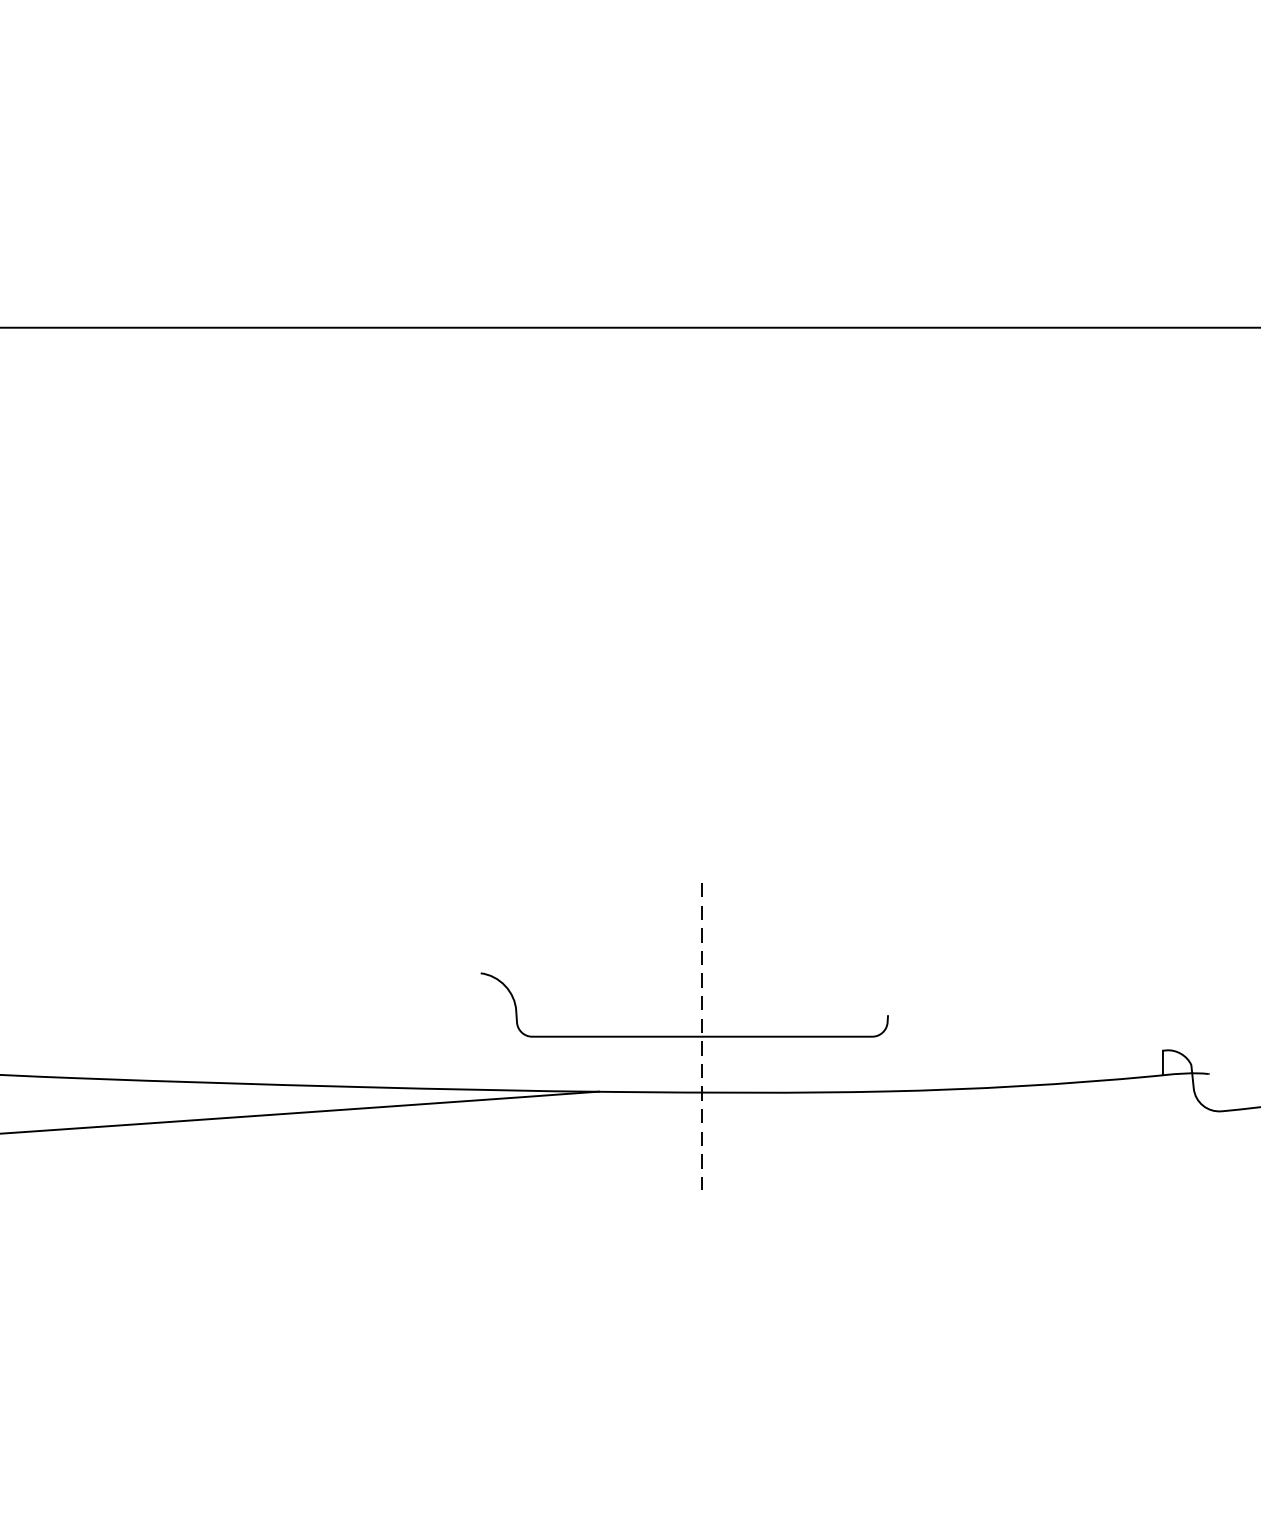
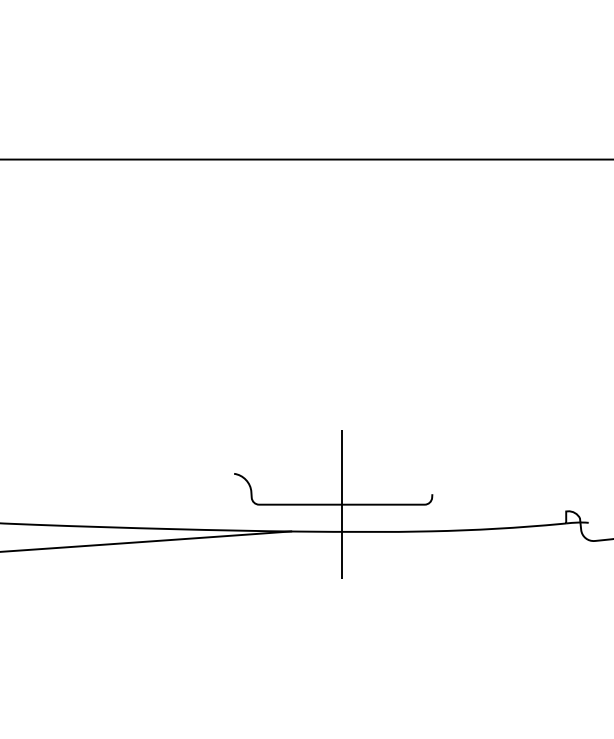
line: (701, 1036) -> (341, 504), dashed -> solid

